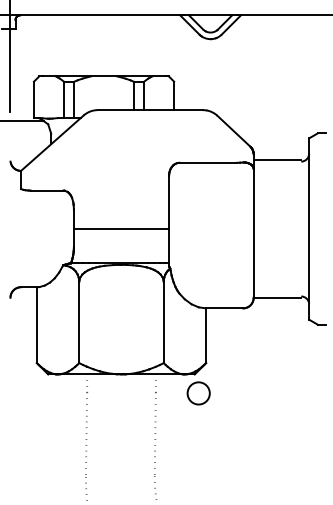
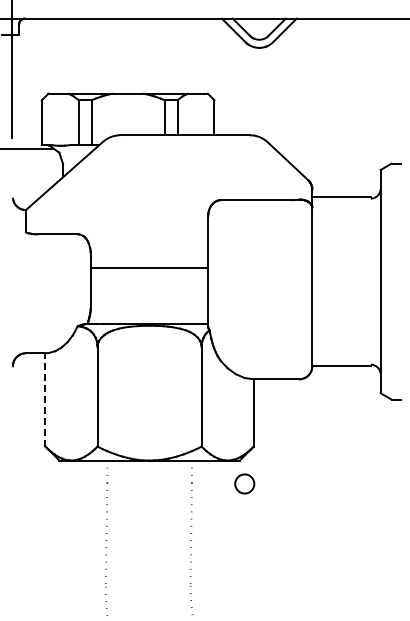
line: (121, 228) -> (149, 267), moved
line: (36, 324) -> (45, 399), solid -> dashed
circle: (198, 393) -> (244, 483), size x0.7

